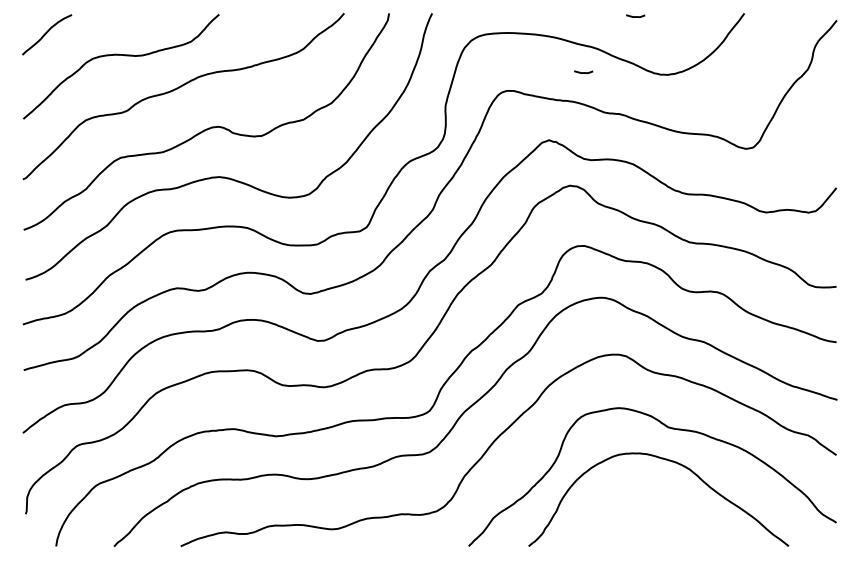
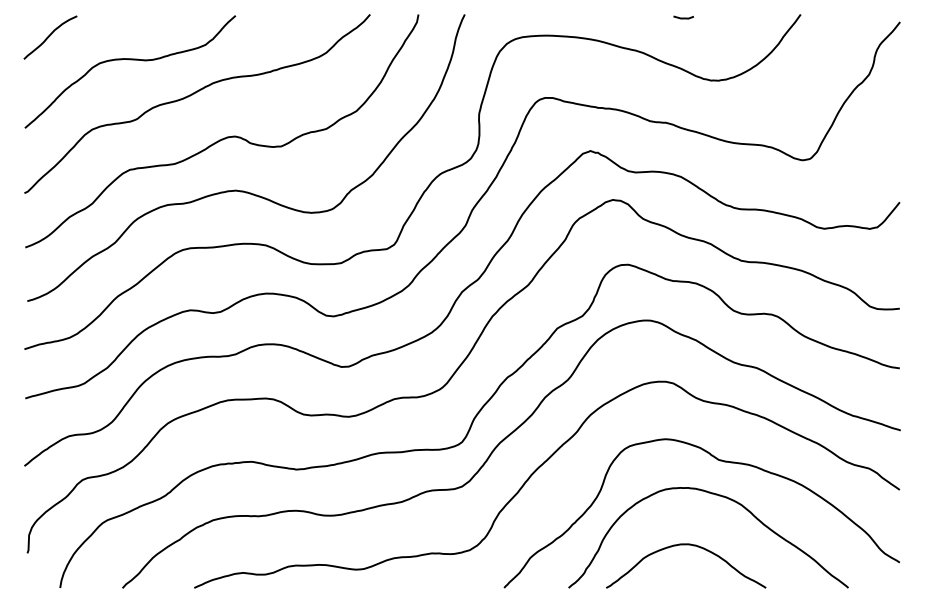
line: (583, 72) -> (627, 78), removed
curve: (642, 507) -> (691, 546), added

